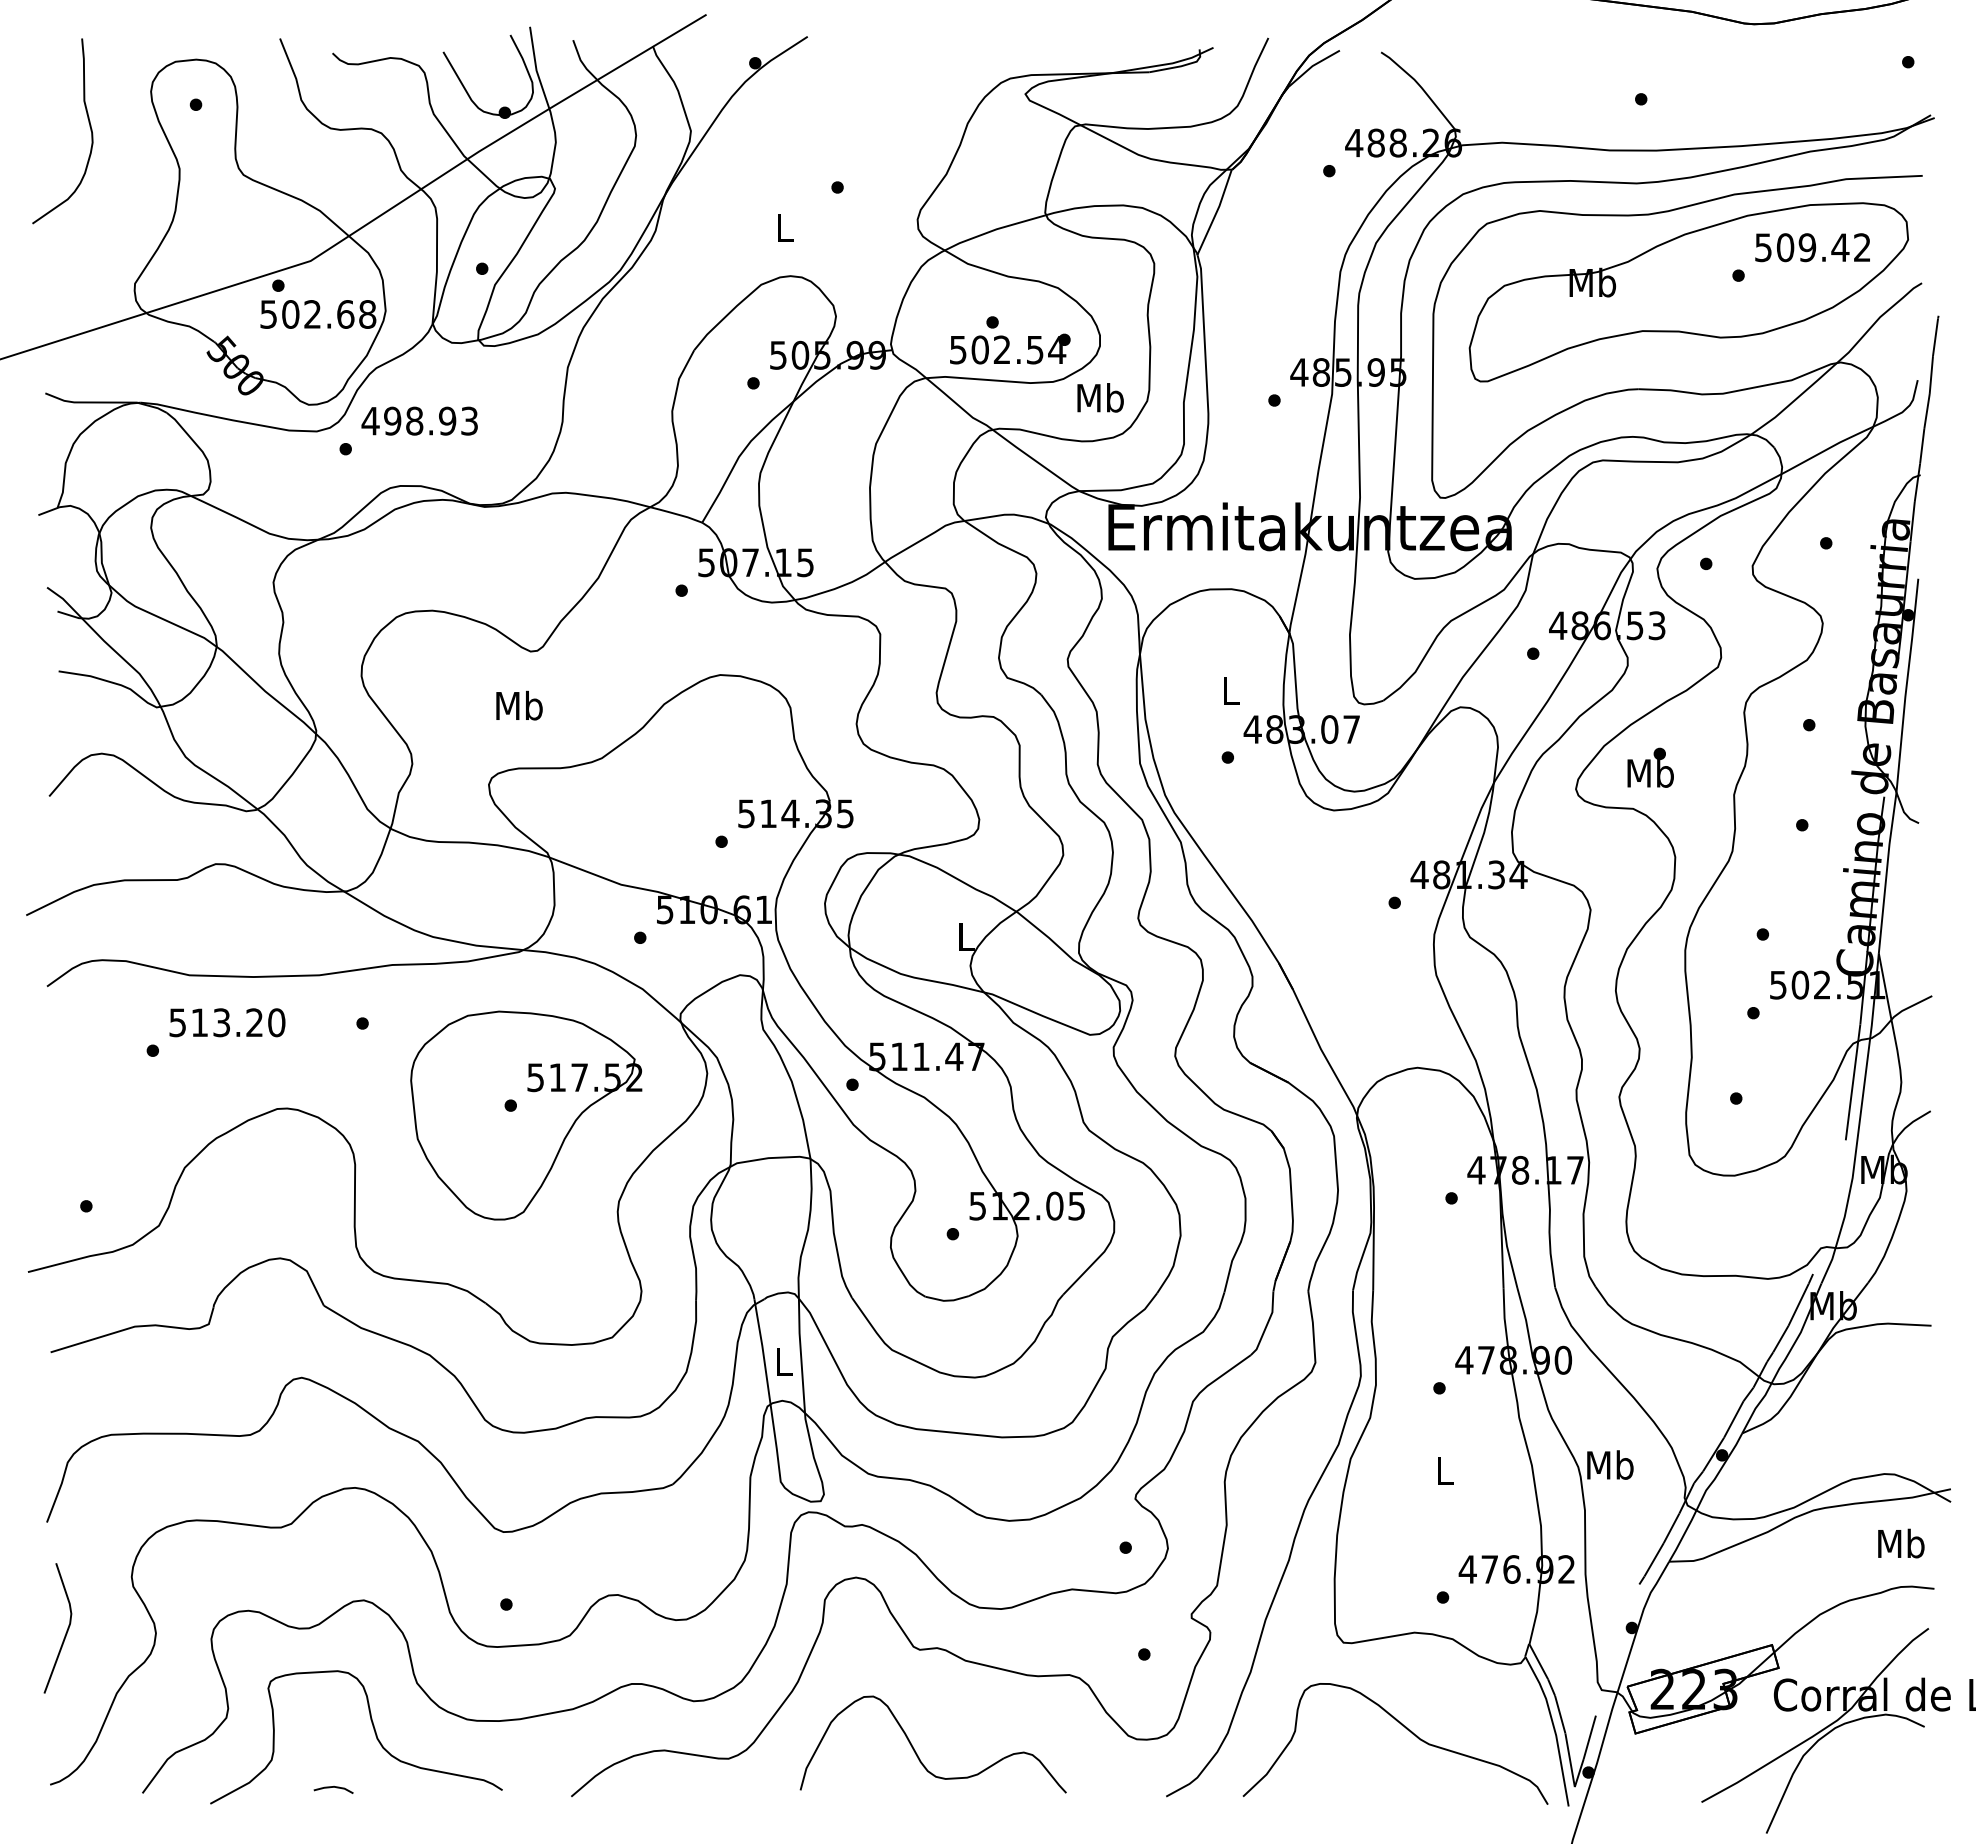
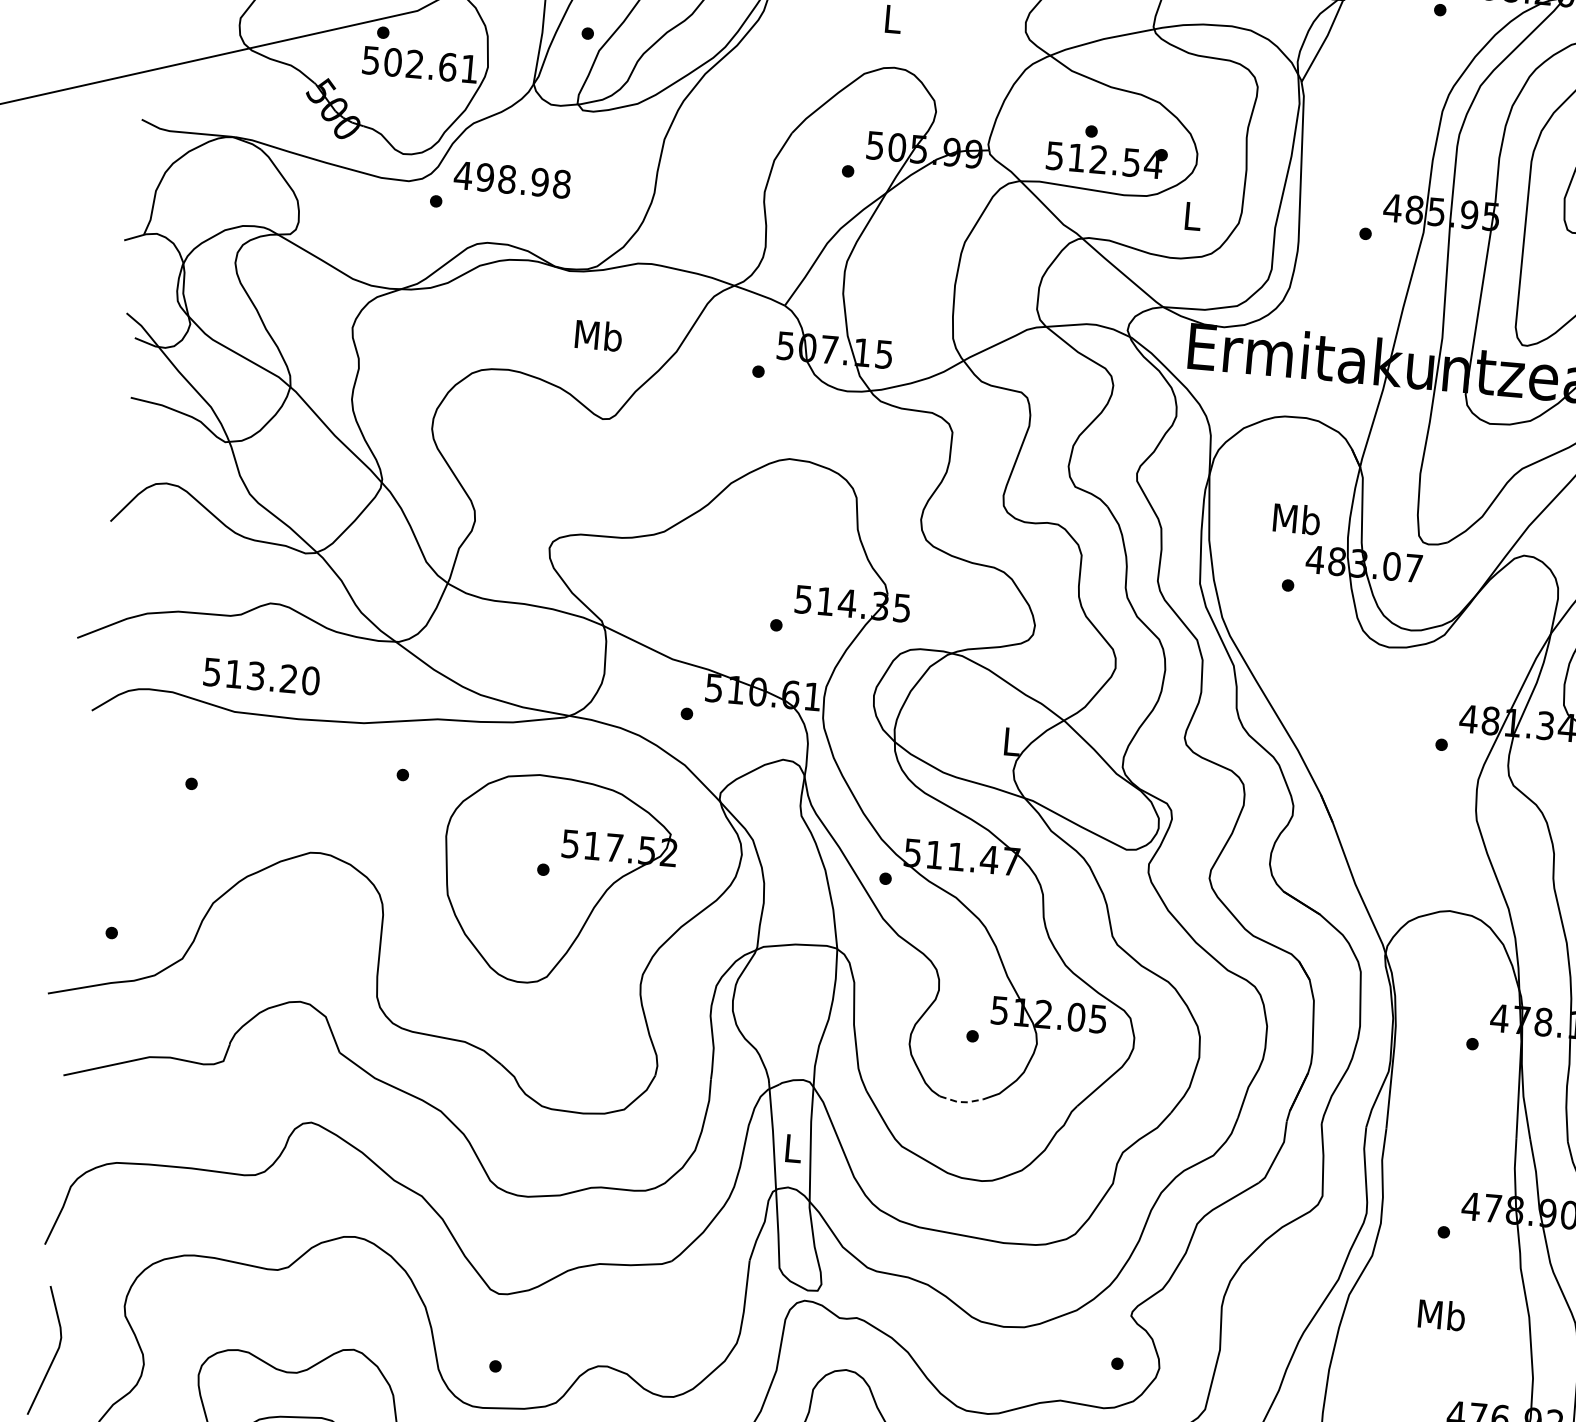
text: (367, 314) -> (469, 69), 502.68 -> 502.61
text: (979, 349) -> (1076, 157), 502.54 -> 512.54
text: (1100, 397) -> (1192, 215), Mb -> L
text: (469, 420) -> (561, 183), 498.93 -> 498.98
text: (1230, 690) -> (1296, 518), L -> Mb
text: (519, 705) -> (598, 335), moved
text: (227, 1022) -> (261, 676), moved
line: (947, 1300) -> (961, 1101), solid -> dashed
text: (1444, 1470) -> (1441, 1314), L -> Mb

